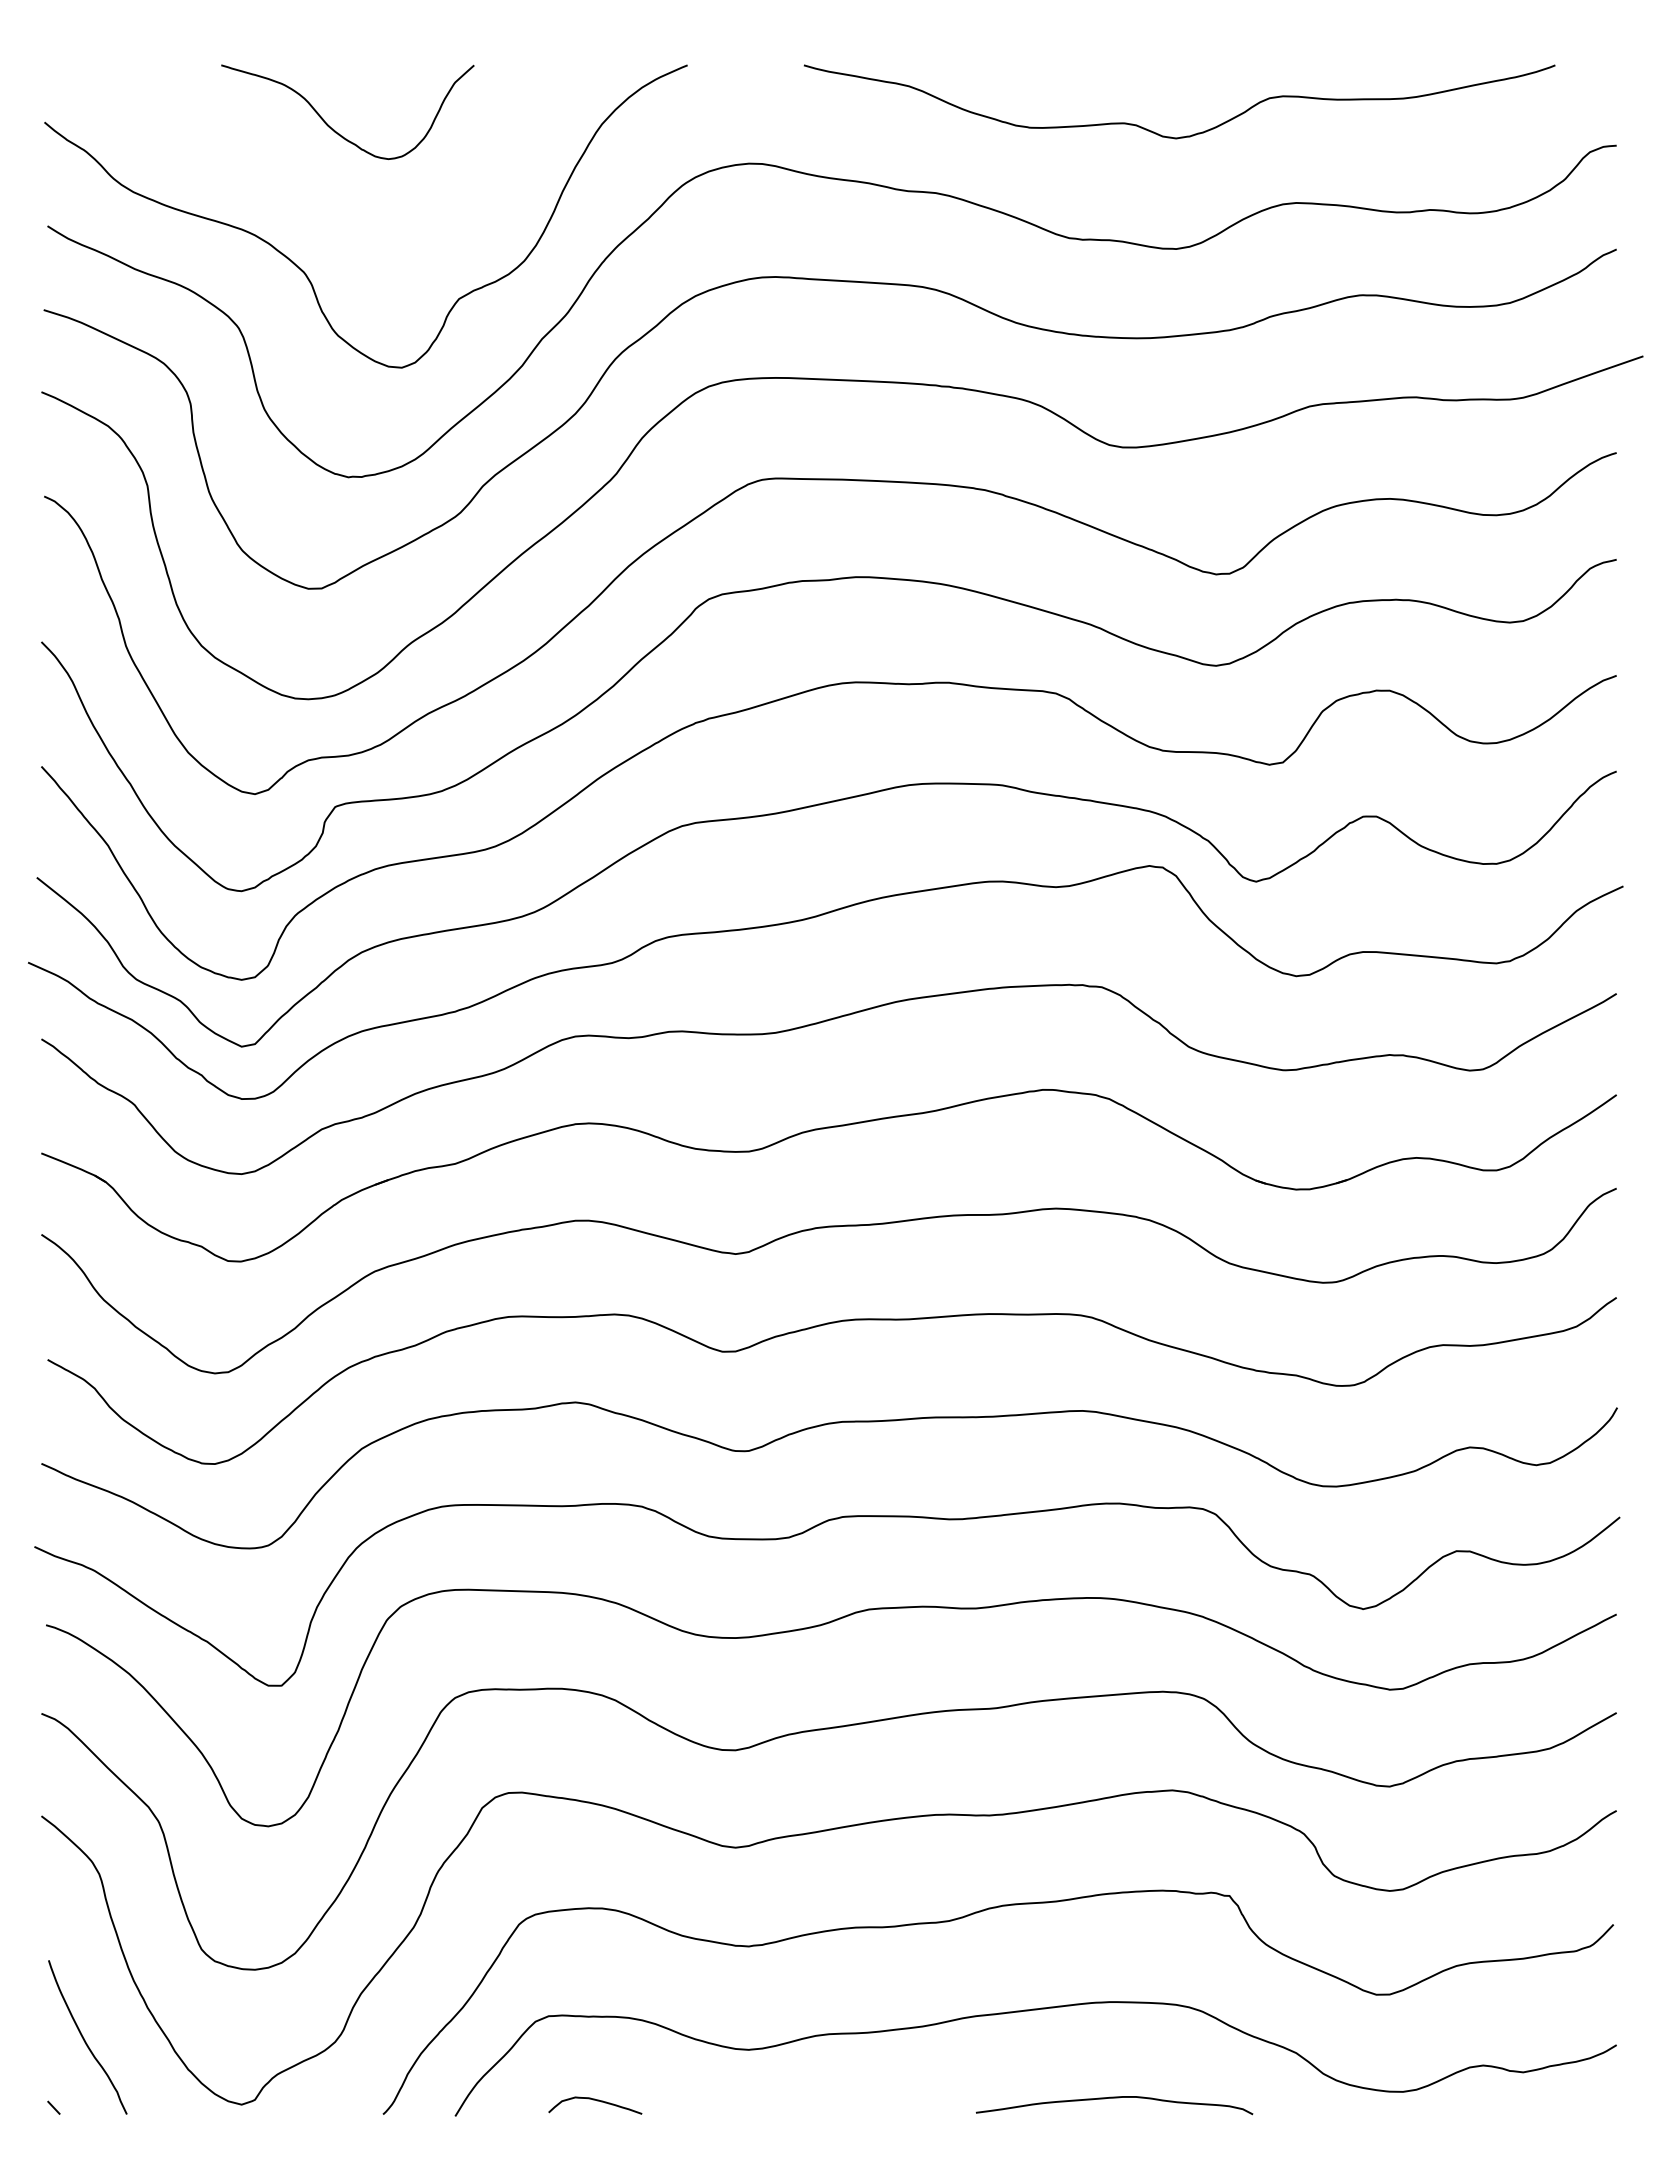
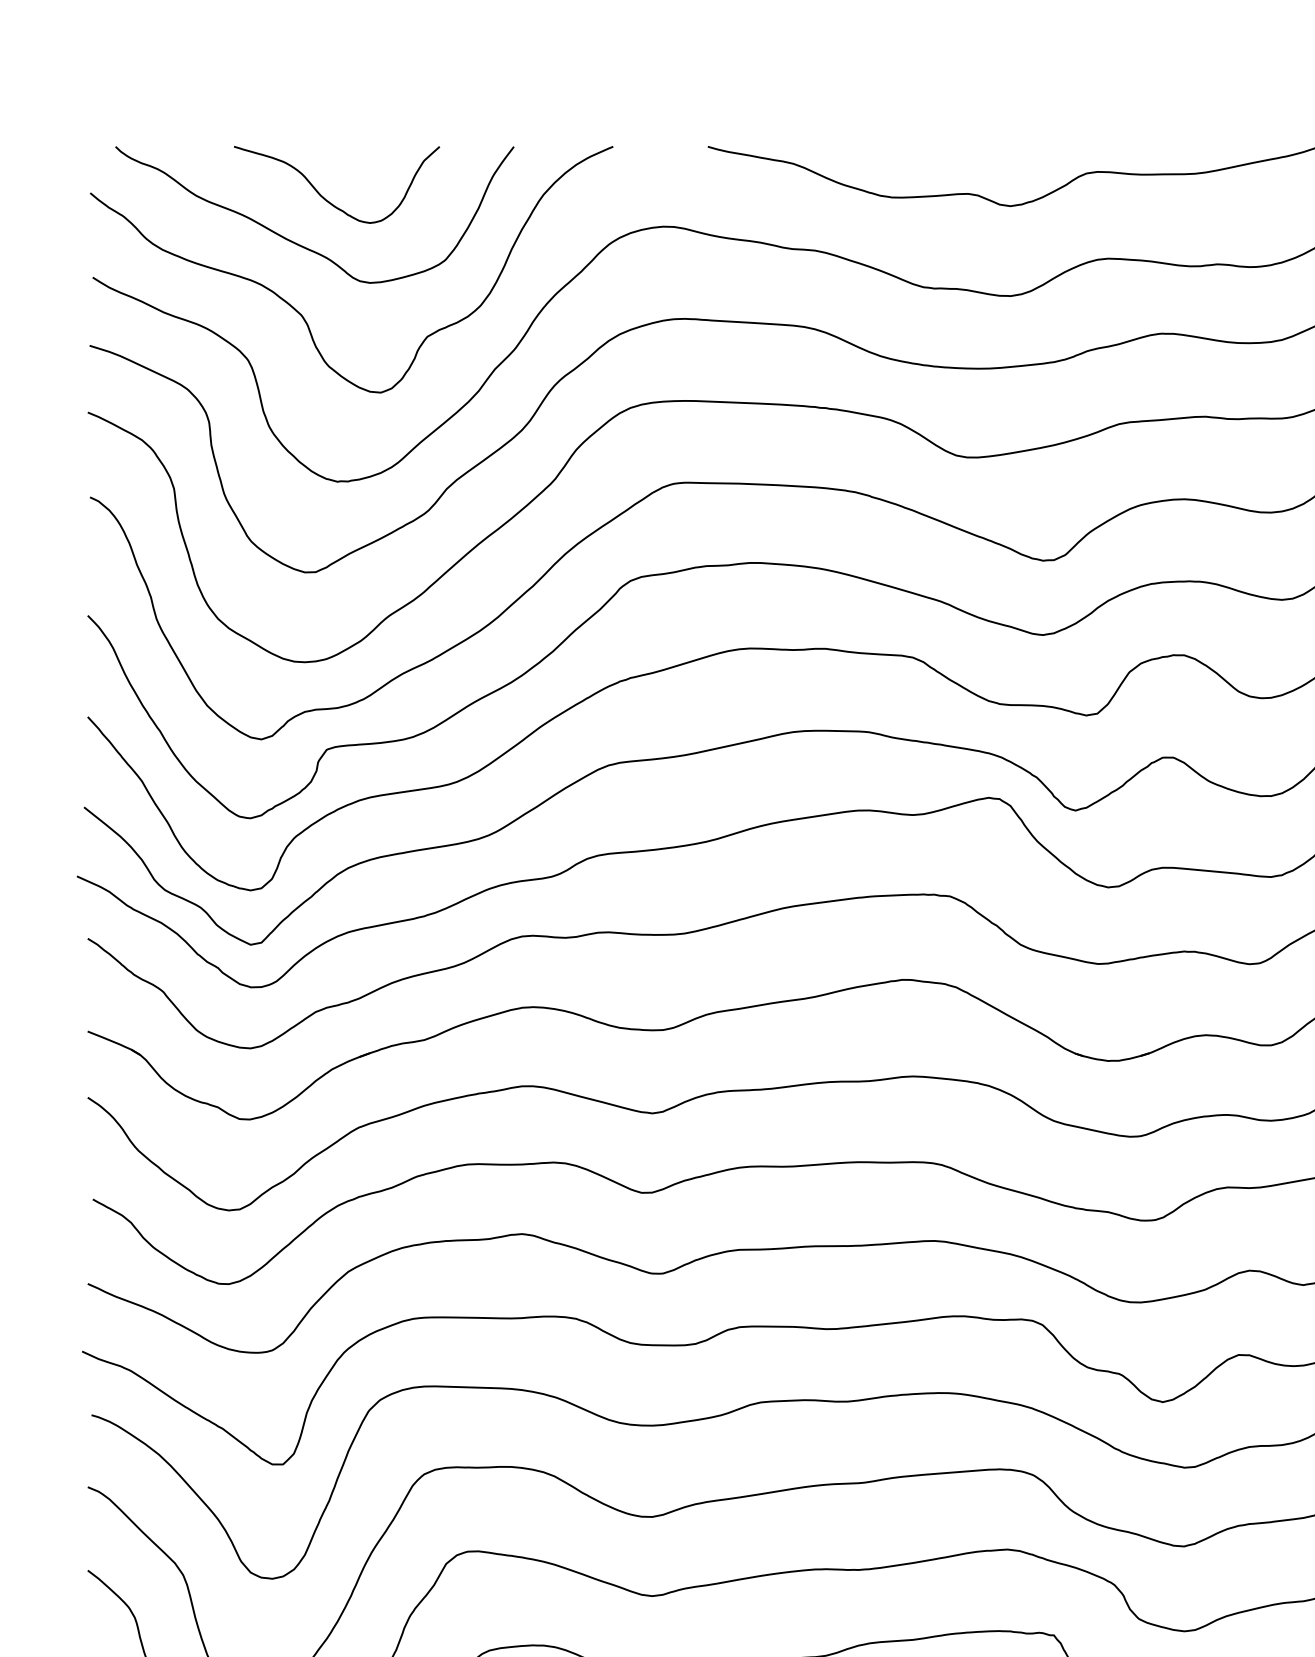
curve: (304, 186) -> (301, 245), added

